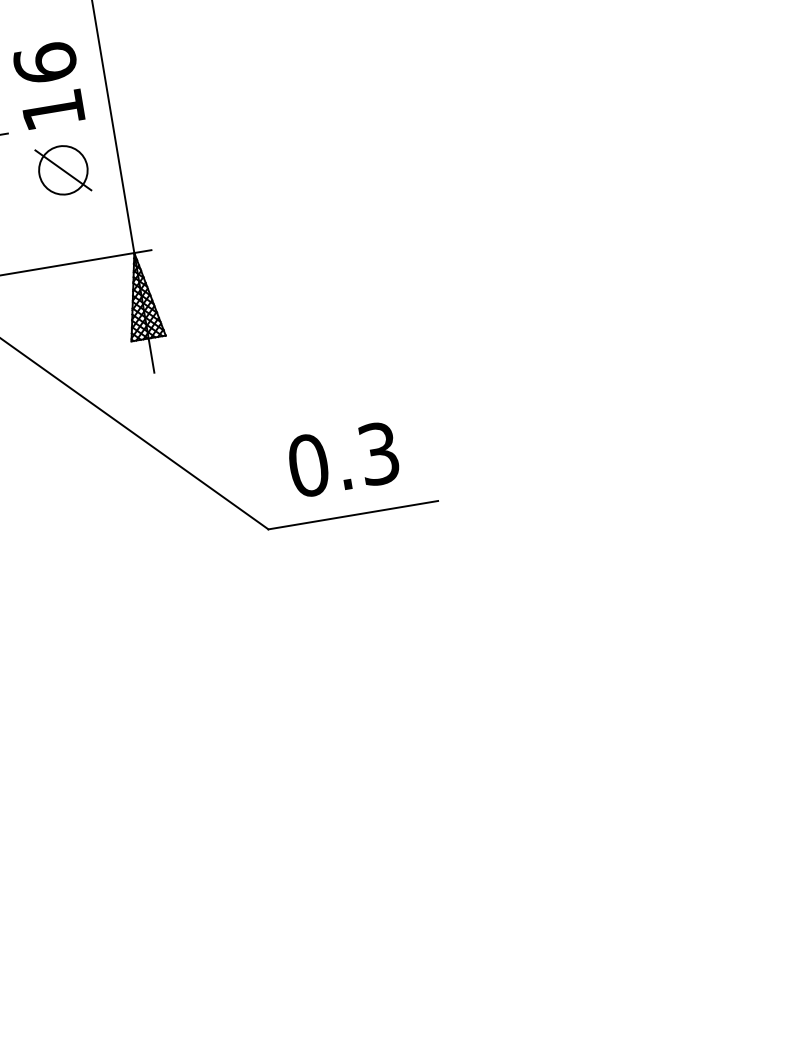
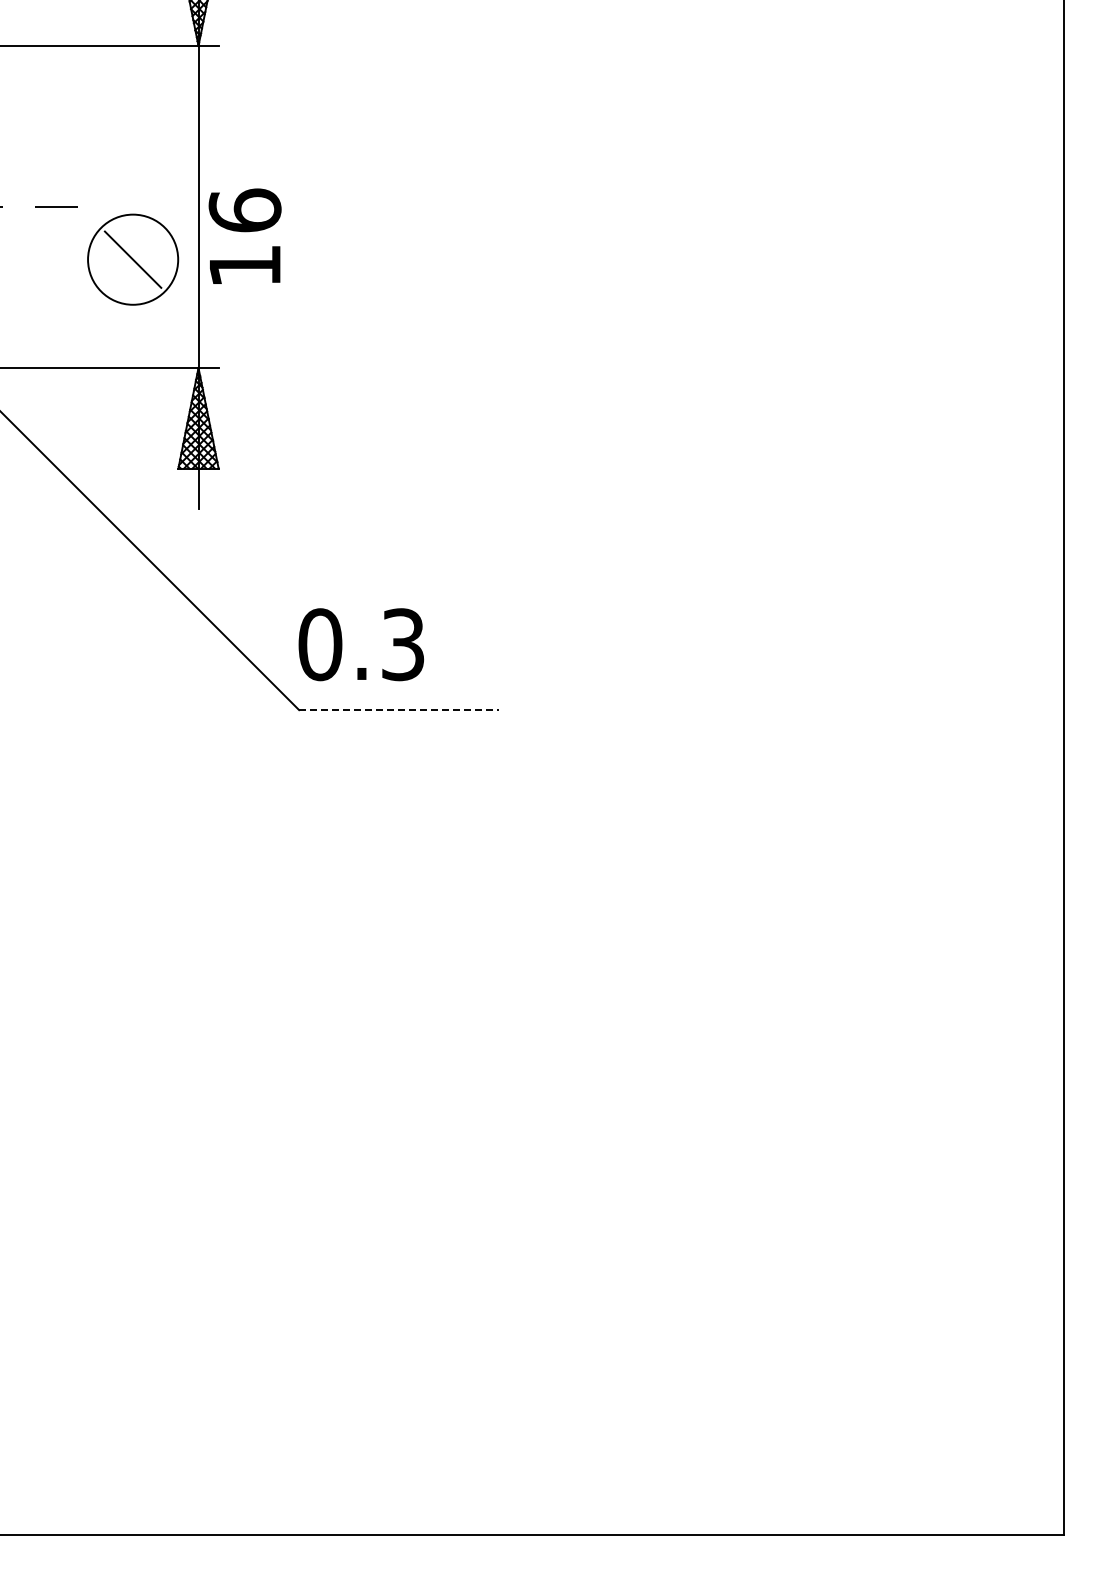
text: (48, 84) -> (244, 235), moved
circle: (62, 170) -> (132, 259), size x1.6
text: (342, 459) -> (360, 644), moved
line: (352, 515) -> (398, 710), solid -> dashed

